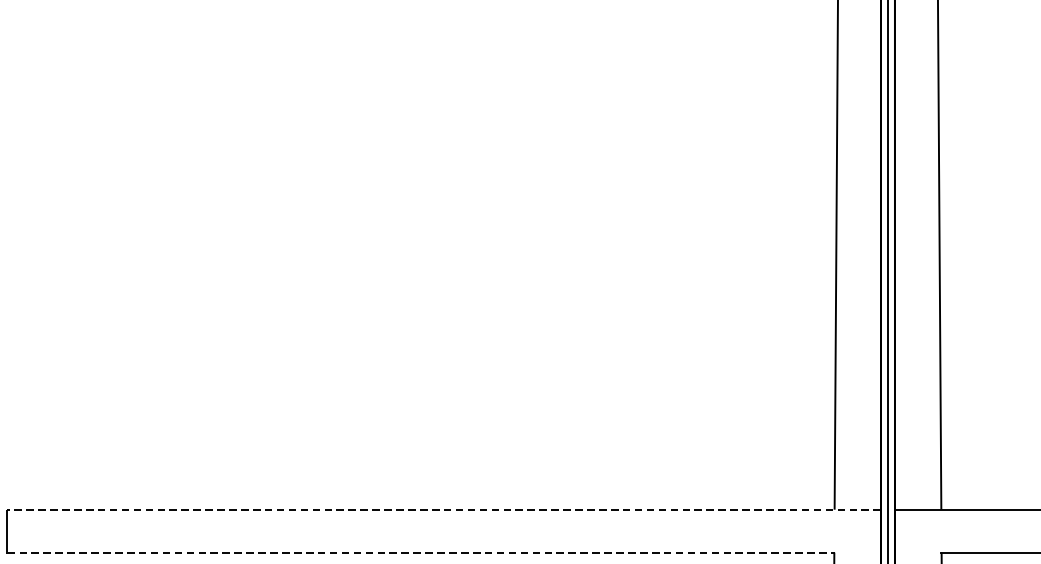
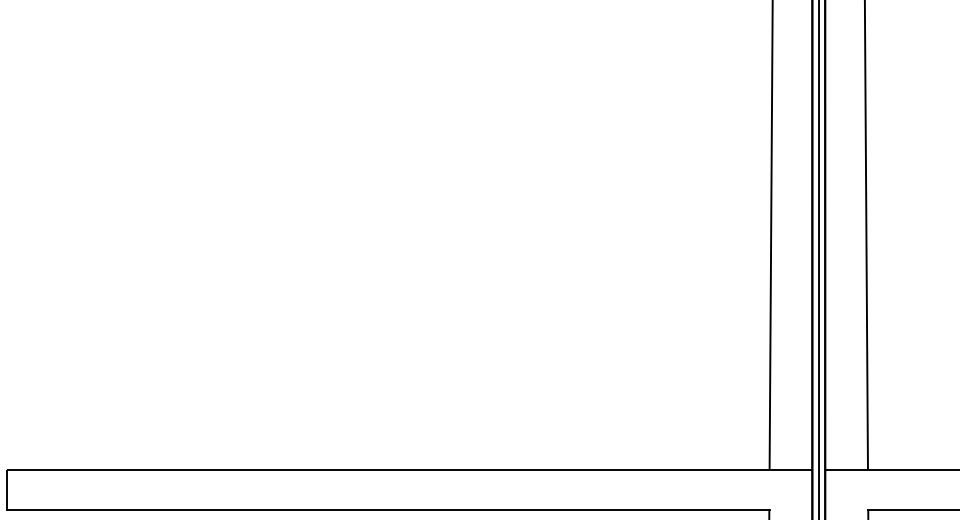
line: (444, 509) -> (409, 469), dashed -> solid
line: (421, 552) -> (388, 509), dashed -> solid

